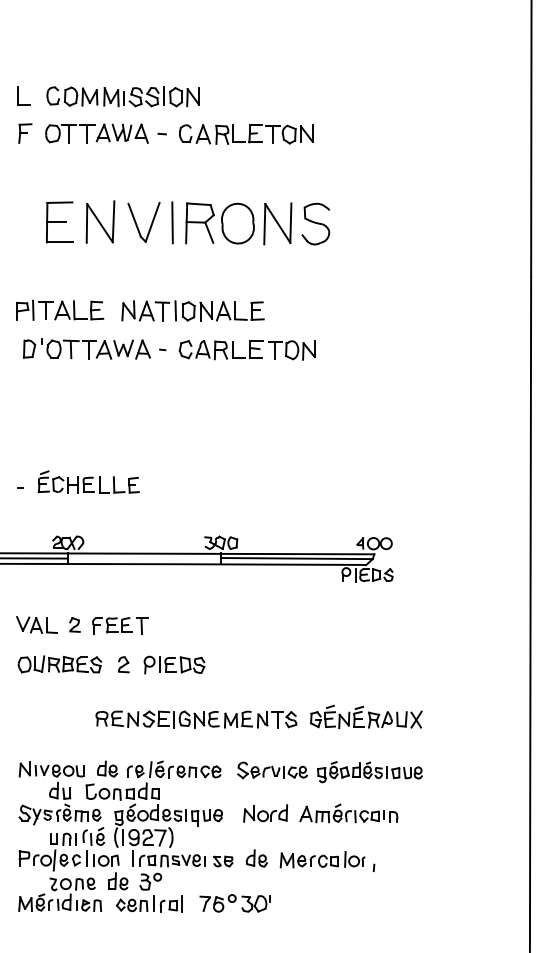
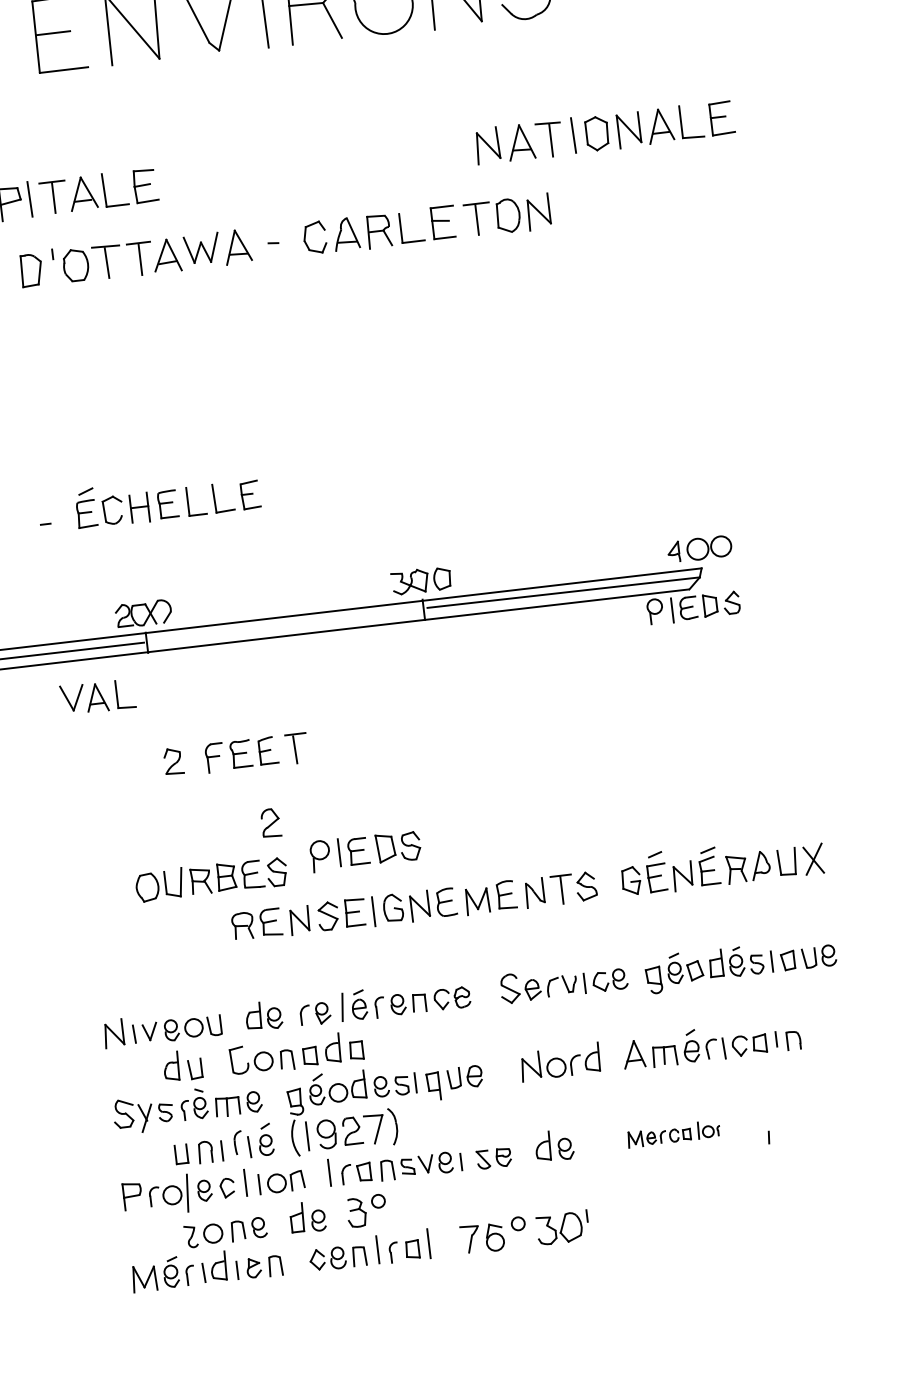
part: (192, 310) -> (603, 131), moved
part: (36, 624) -> (96, 696), moved
part: (59, 664) -> (210, 879), moved
part: (174, 664) -> (365, 849), moved
part: (322, 859) -> (673, 1133), size x0.6

